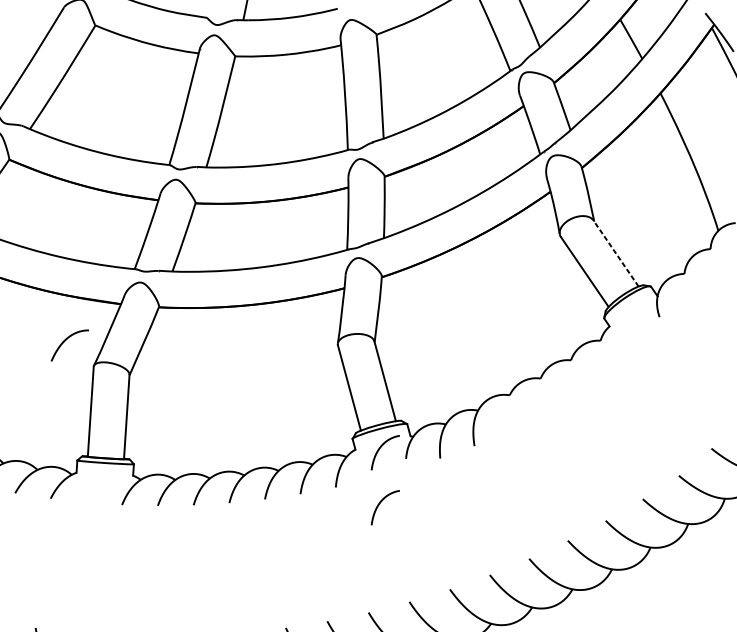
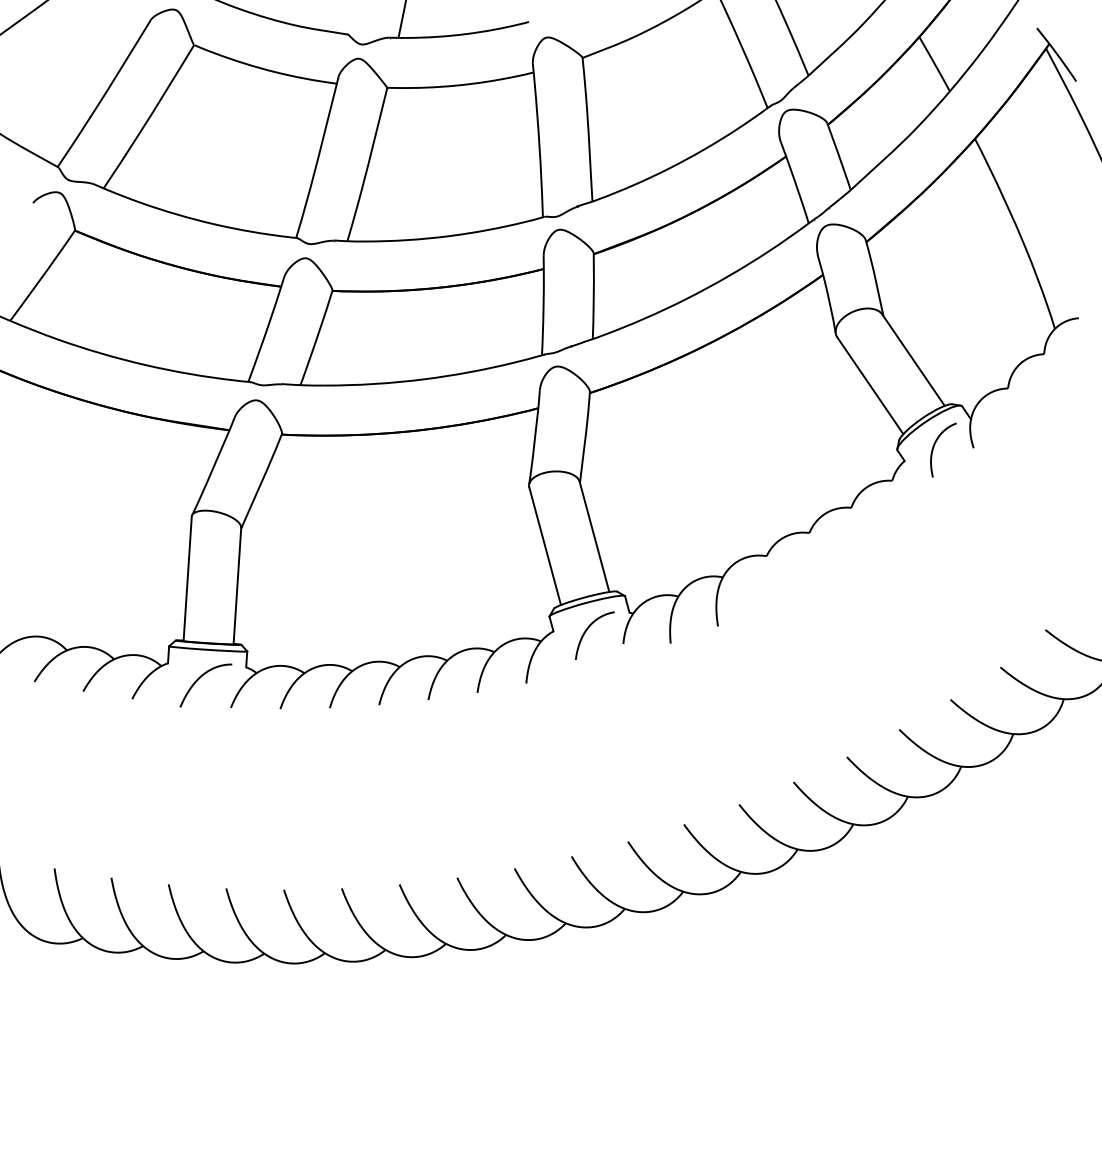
line: (616, 252) -> (913, 359), dashed -> solid
curve: (631, 316) -> (934, 447), added
curve: (65, 341) -> (199, 679), moved
curve: (380, 504) -> (587, 706), removed

